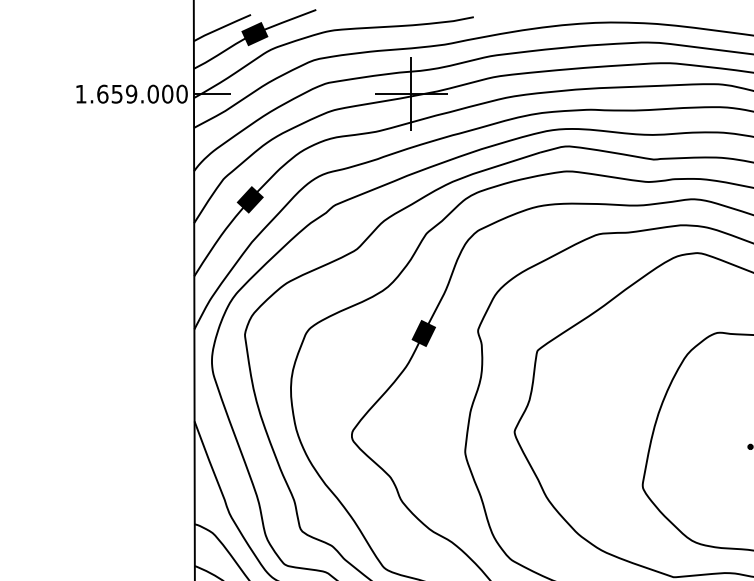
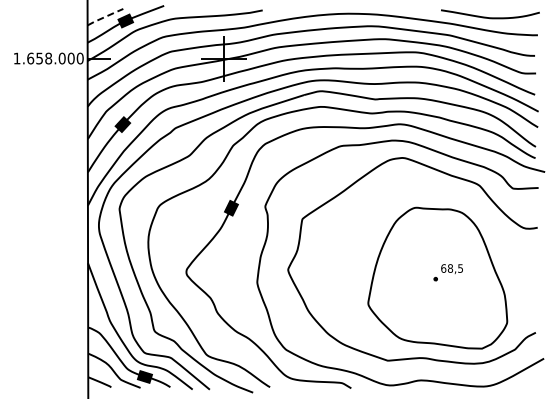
line: (222, 26) -> (105, 16), solid -> dashed
text: (131, 94) -> (48, 58), 1.659.000 -> 1.658.000

